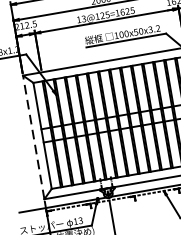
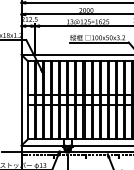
line: (33, 136) -> (21, 99), dashed -> solid

